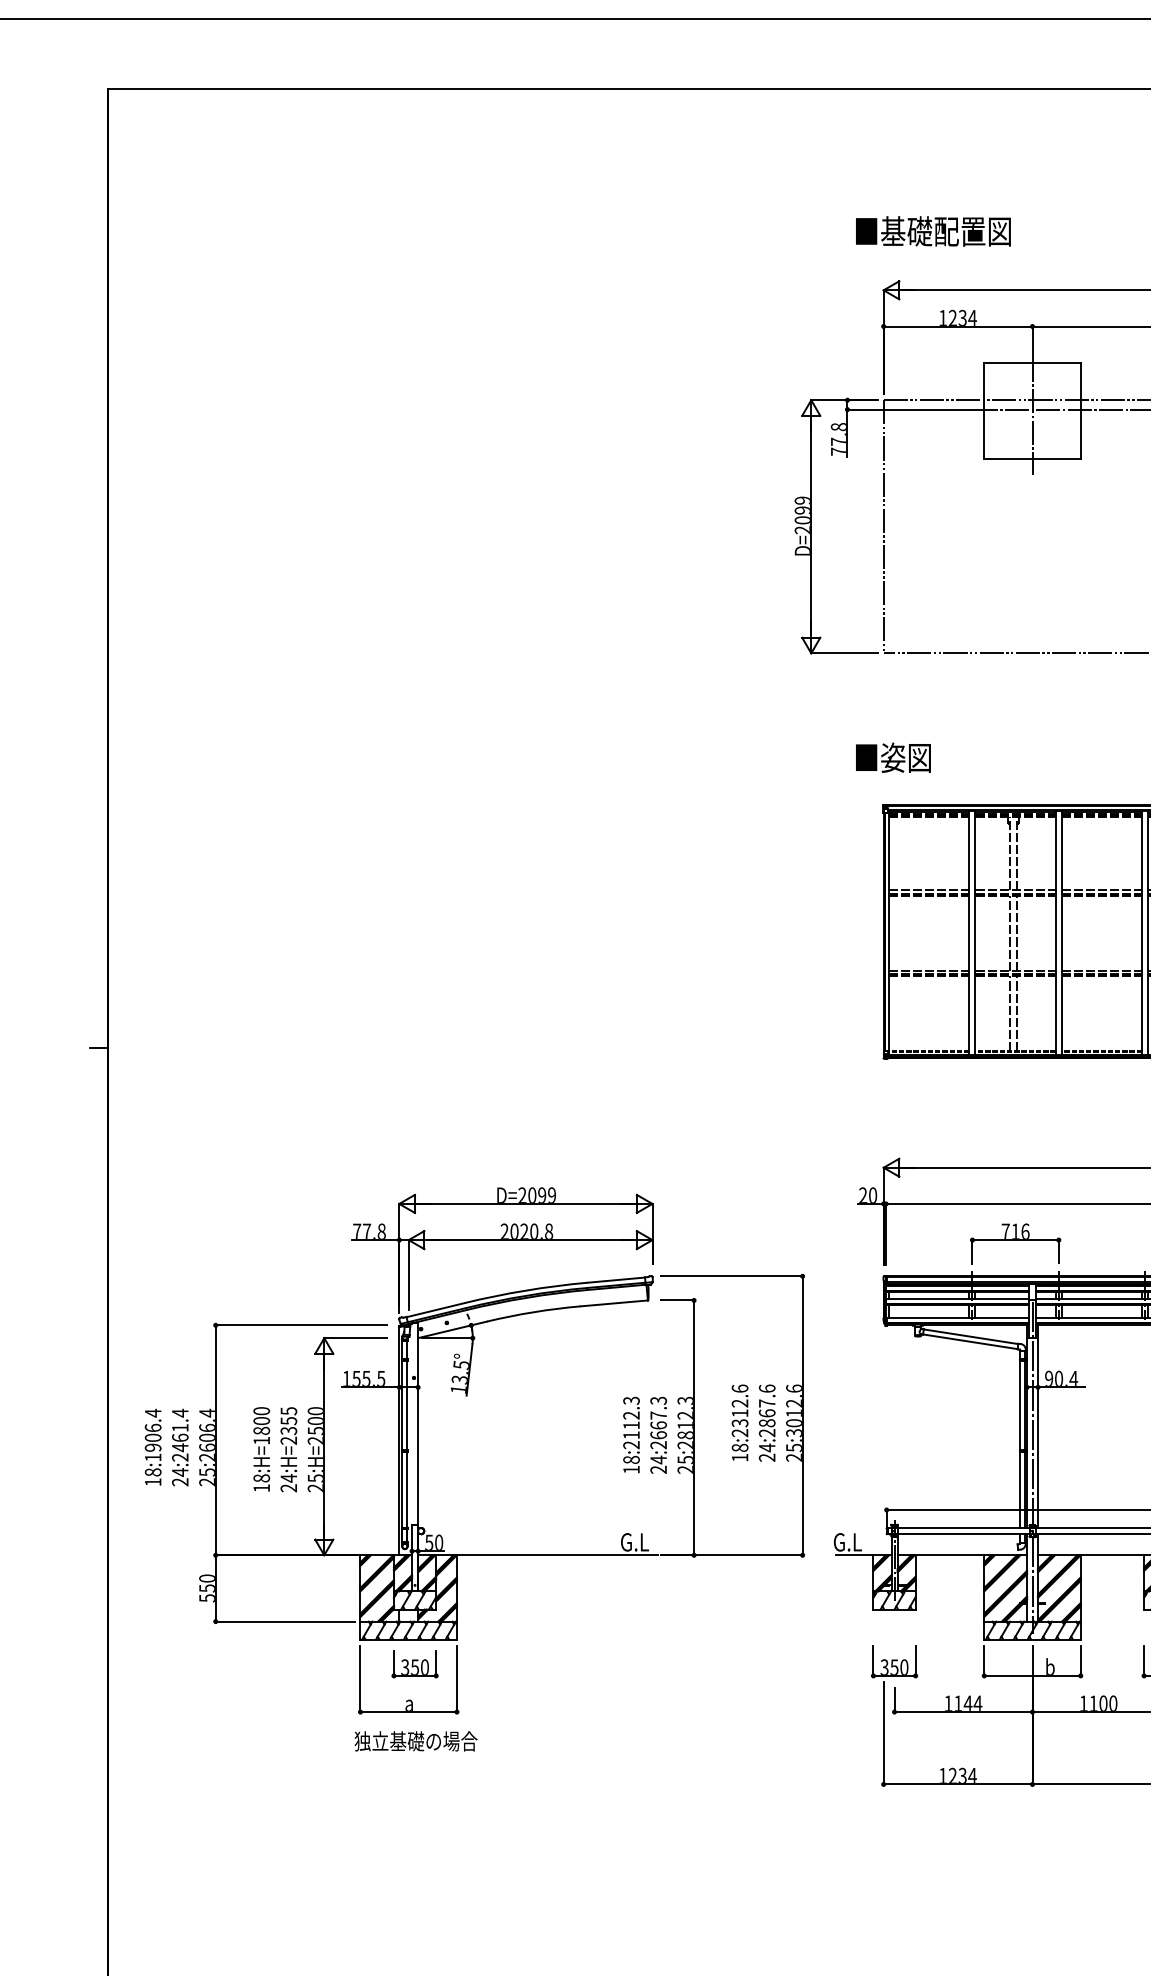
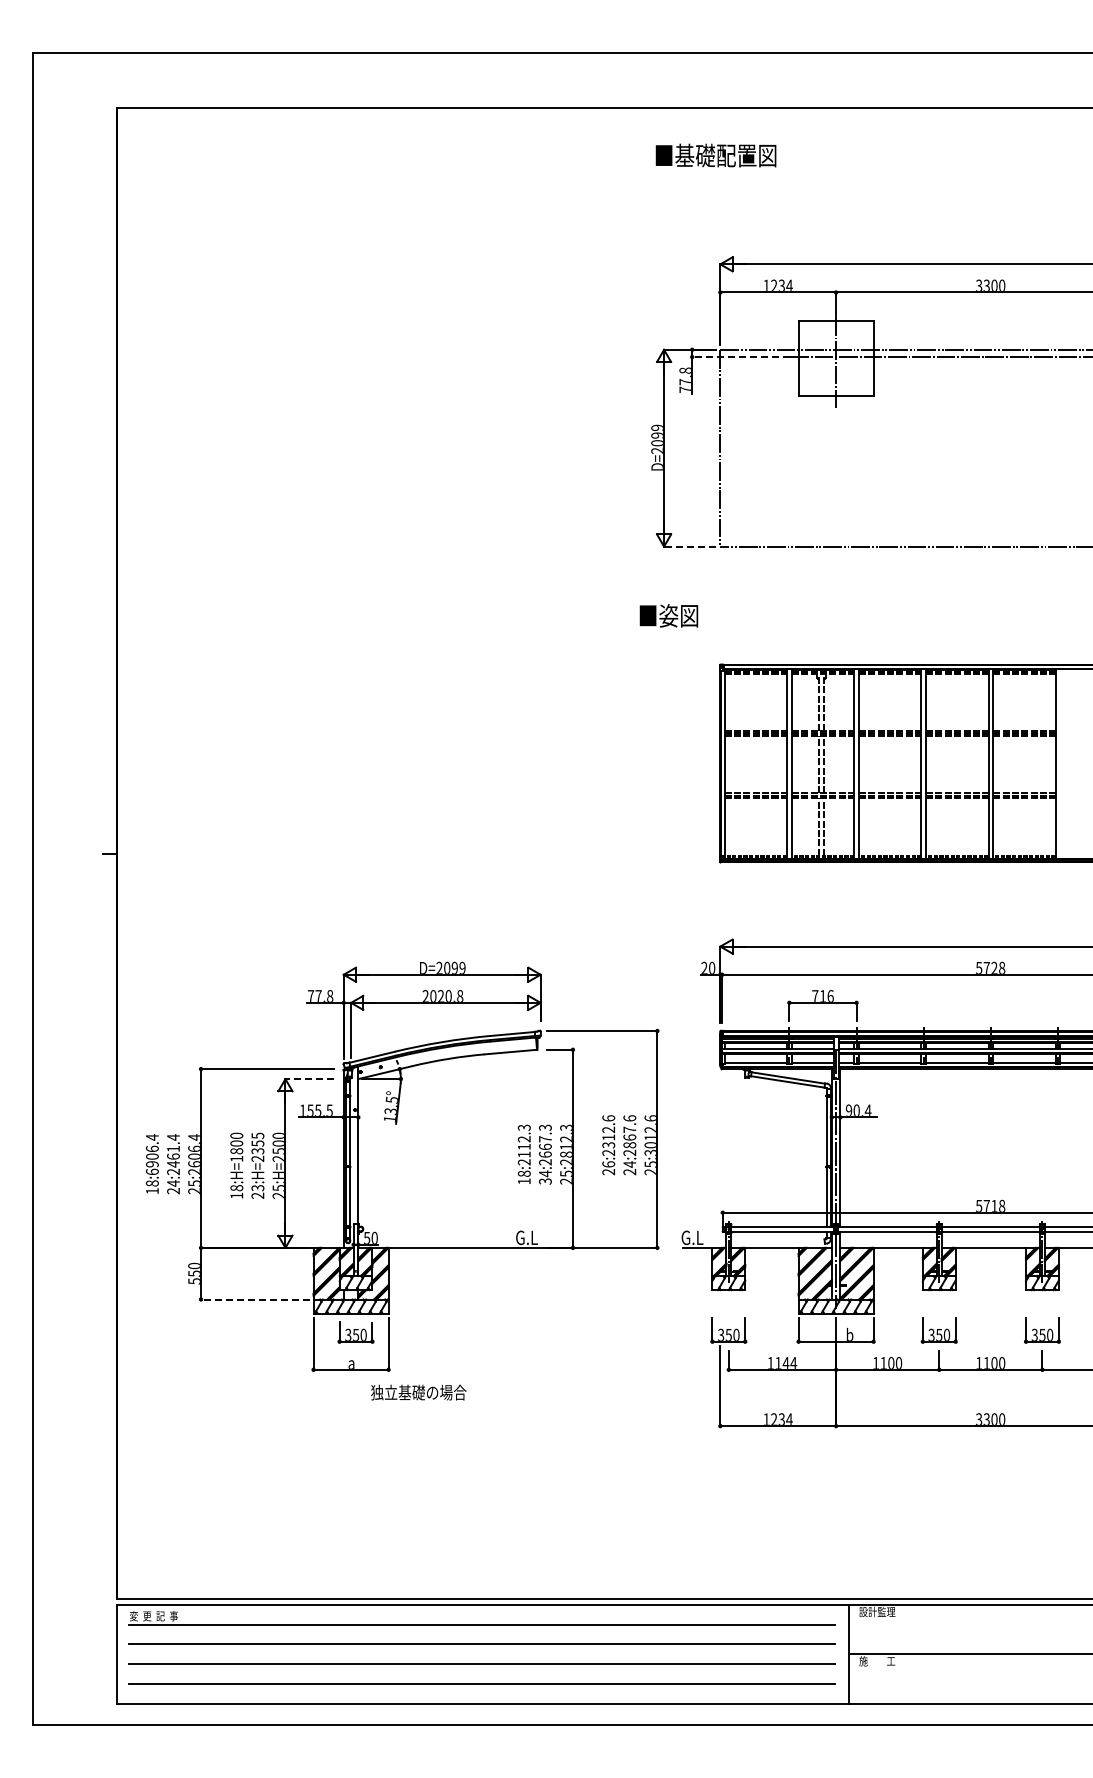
text: (932, 231) -> (715, 155), moved
line: (909, 410) -> (740, 357), solid -> dashed
line: (843, 653) -> (689, 546), solid -> dashed
text: (892, 757) -> (668, 615), moved
line: (355, 1338) -> (309, 1079), solid -> dashed
text: (739, 1453) -> (608, 1168), 18:2312.6 -> 26:2312.6
text: (152, 1456) -> (151, 1171), 18:1906.4 -> 18:6906.4
text: (658, 1469) -> (545, 1181), 24:2667.3 -> 34:2667.3
text: (288, 1477) -> (257, 1187), 24:H=2355 -> 23:H=2355
line: (284, 1621) -> (254, 1299), solid -> dashed
text: (415, 1741) -> (418, 1392), moved

